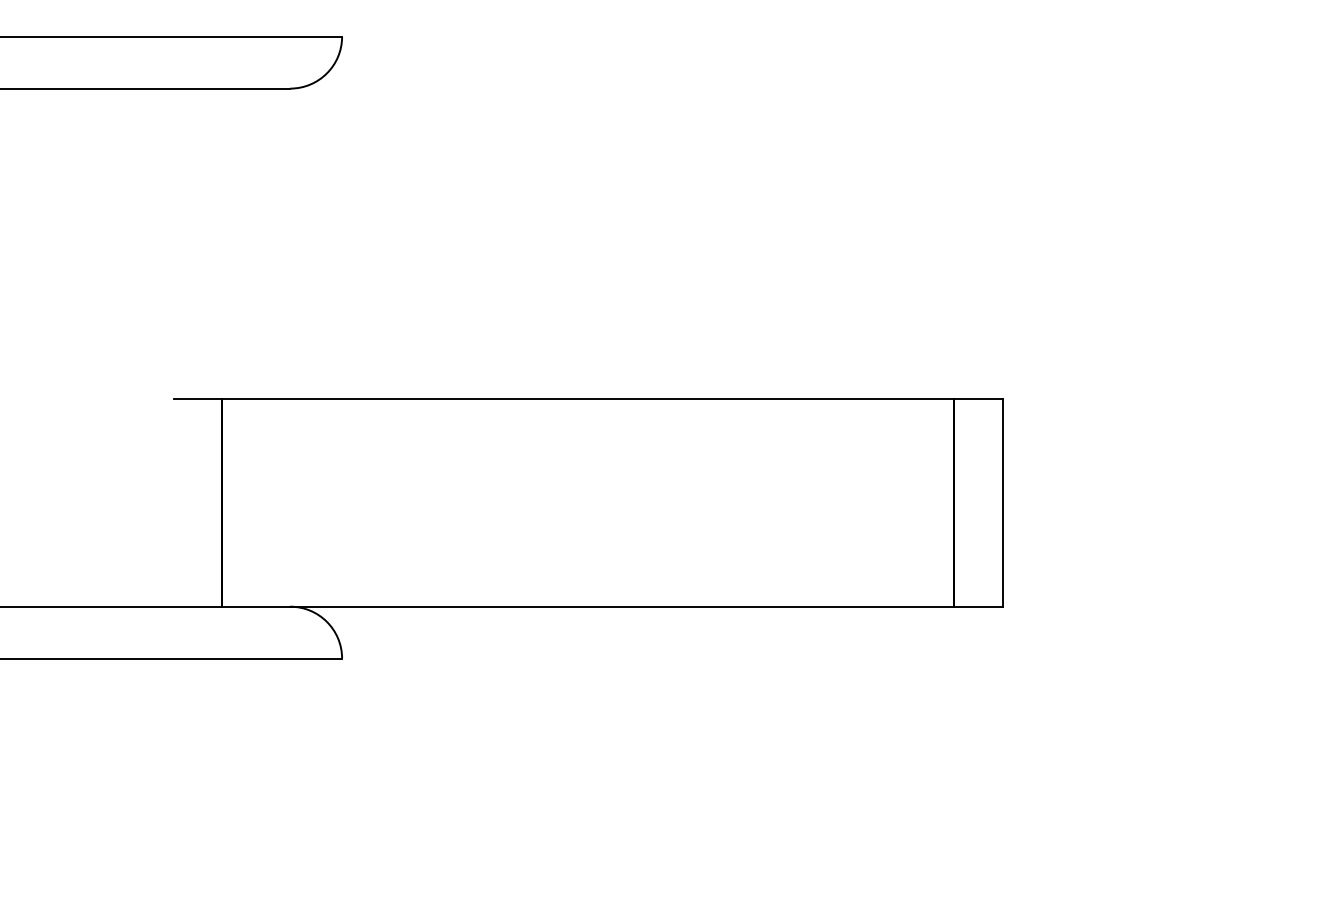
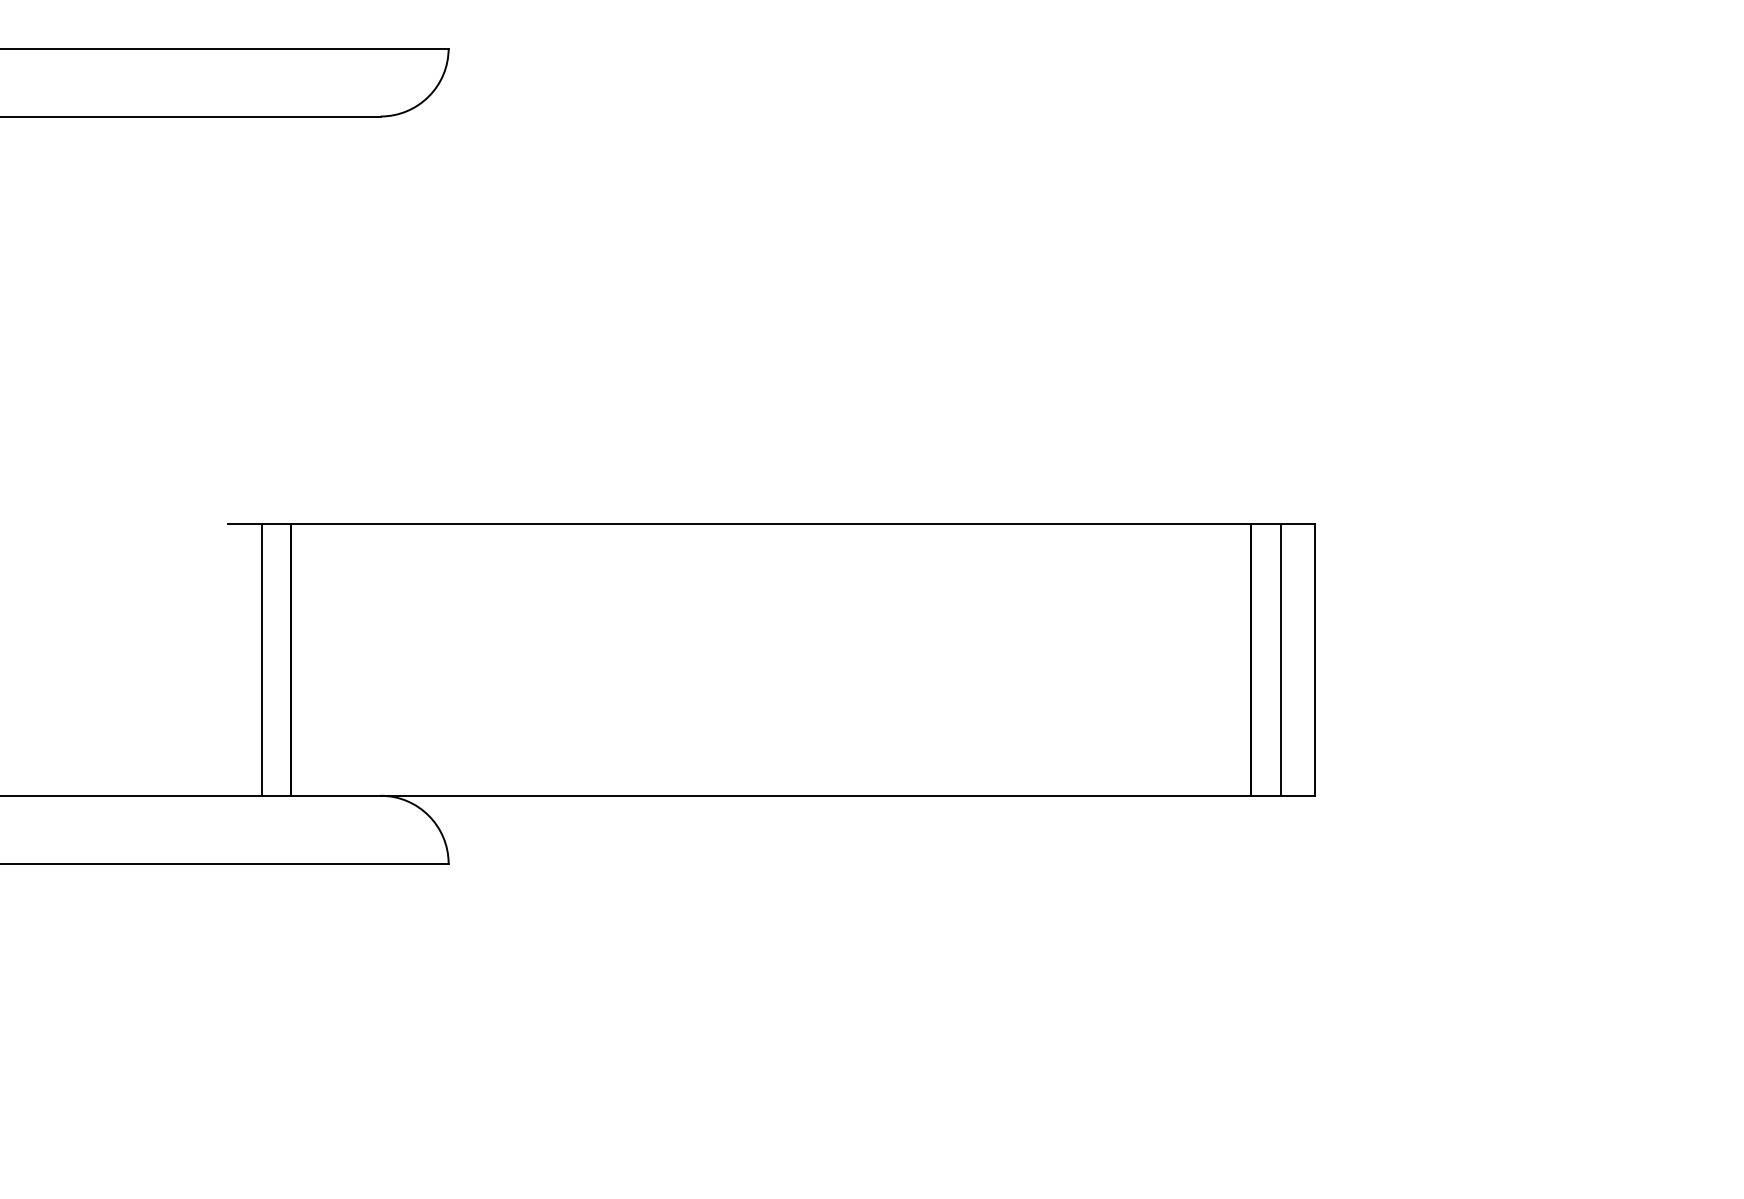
line: (199, 502) -> (261, 659), added
line: (976, 502) -> (1280, 659), added

